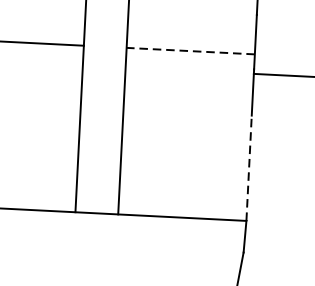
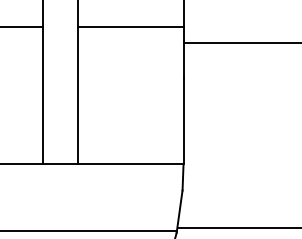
line: (190, 51) -> (130, 27), dashed -> solid
line: (249, 167) -> (183, 120), dashed -> solid

